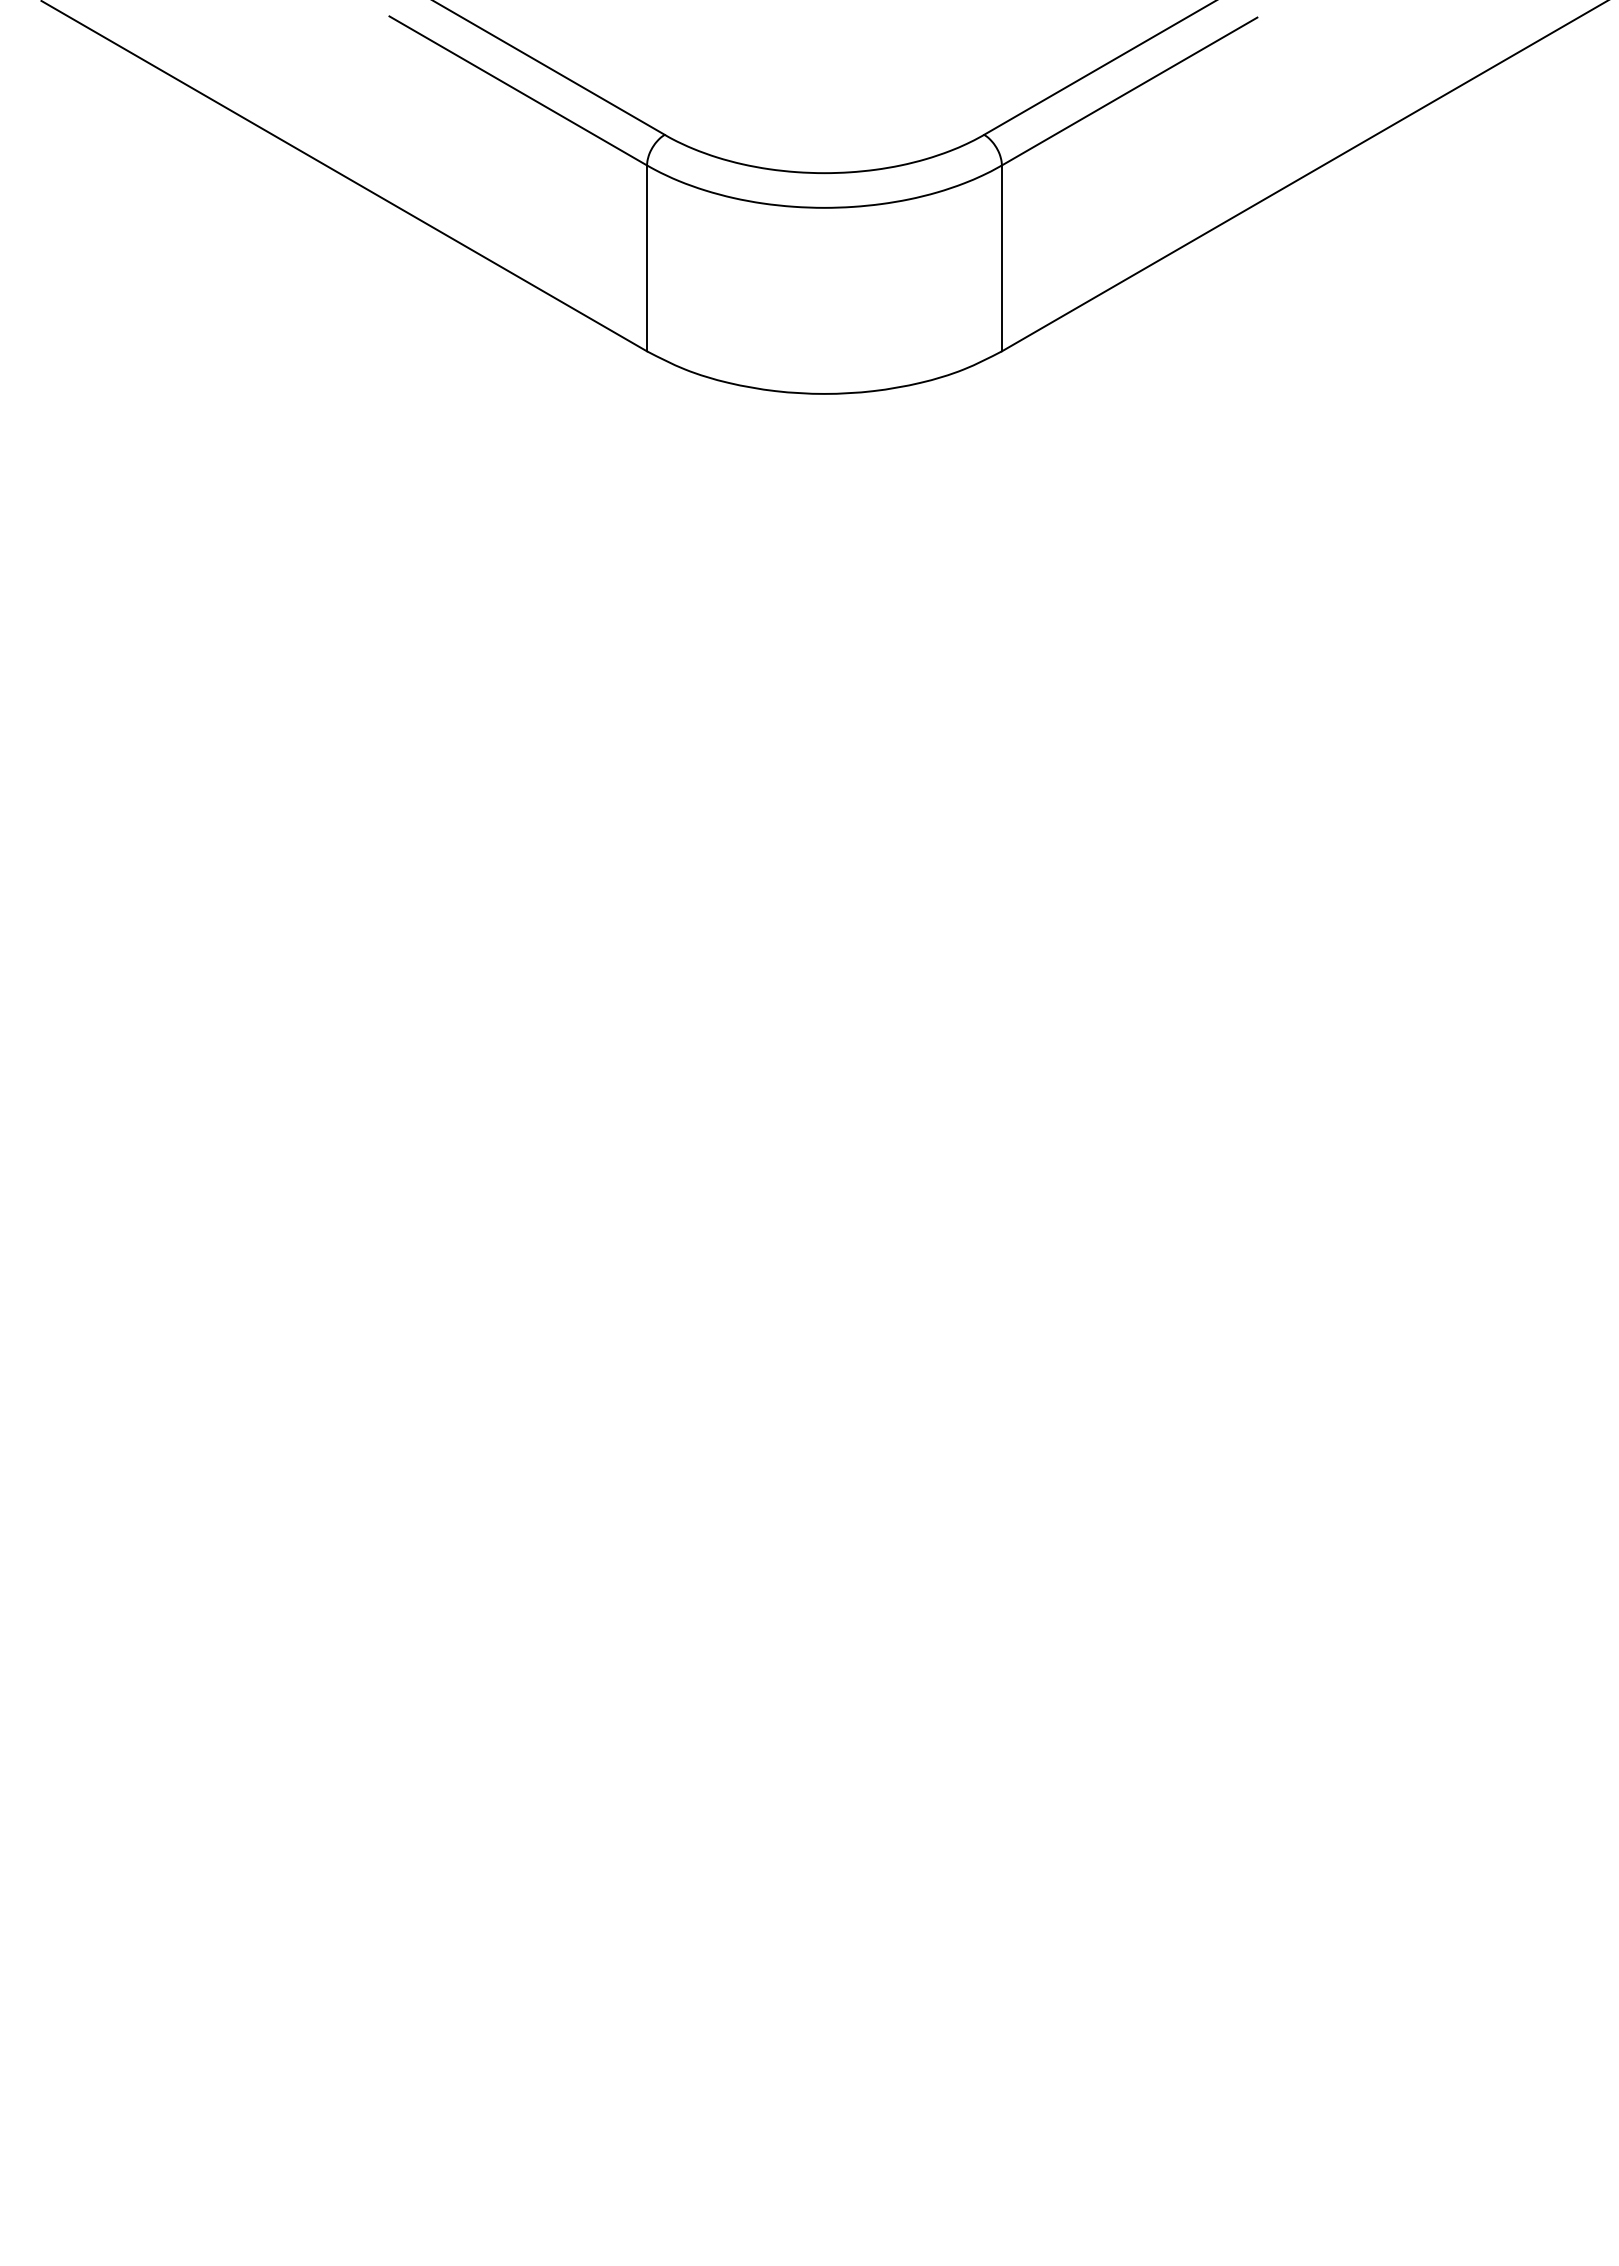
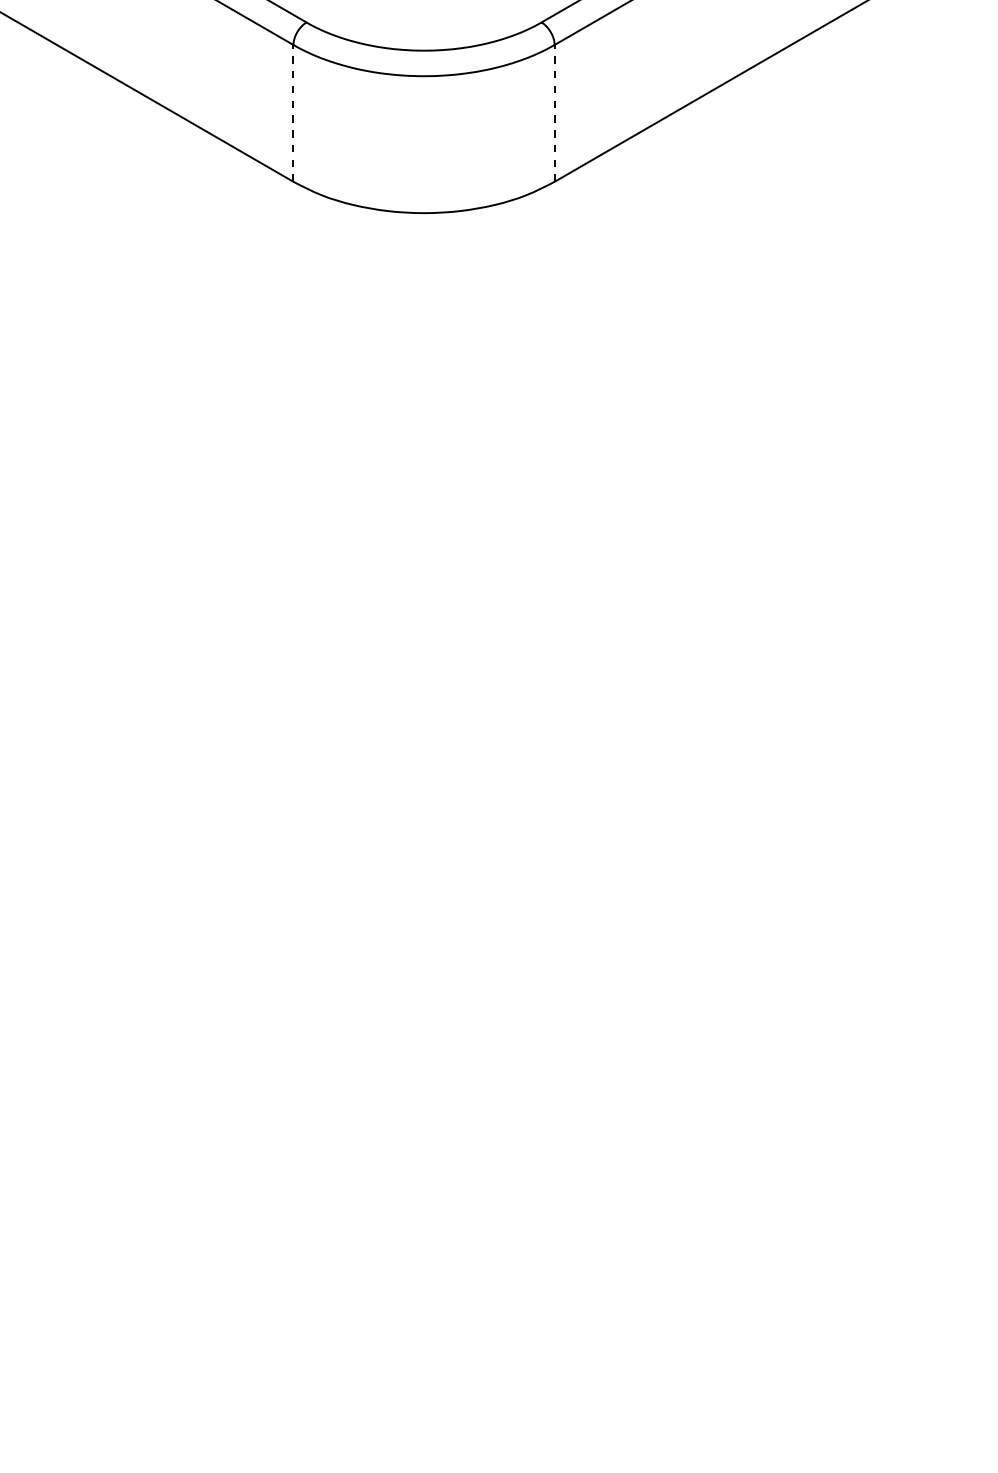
line: (647, 258) -> (293, 113), solid -> dashed
line: (1001, 258) -> (554, 113), solid -> dashed

